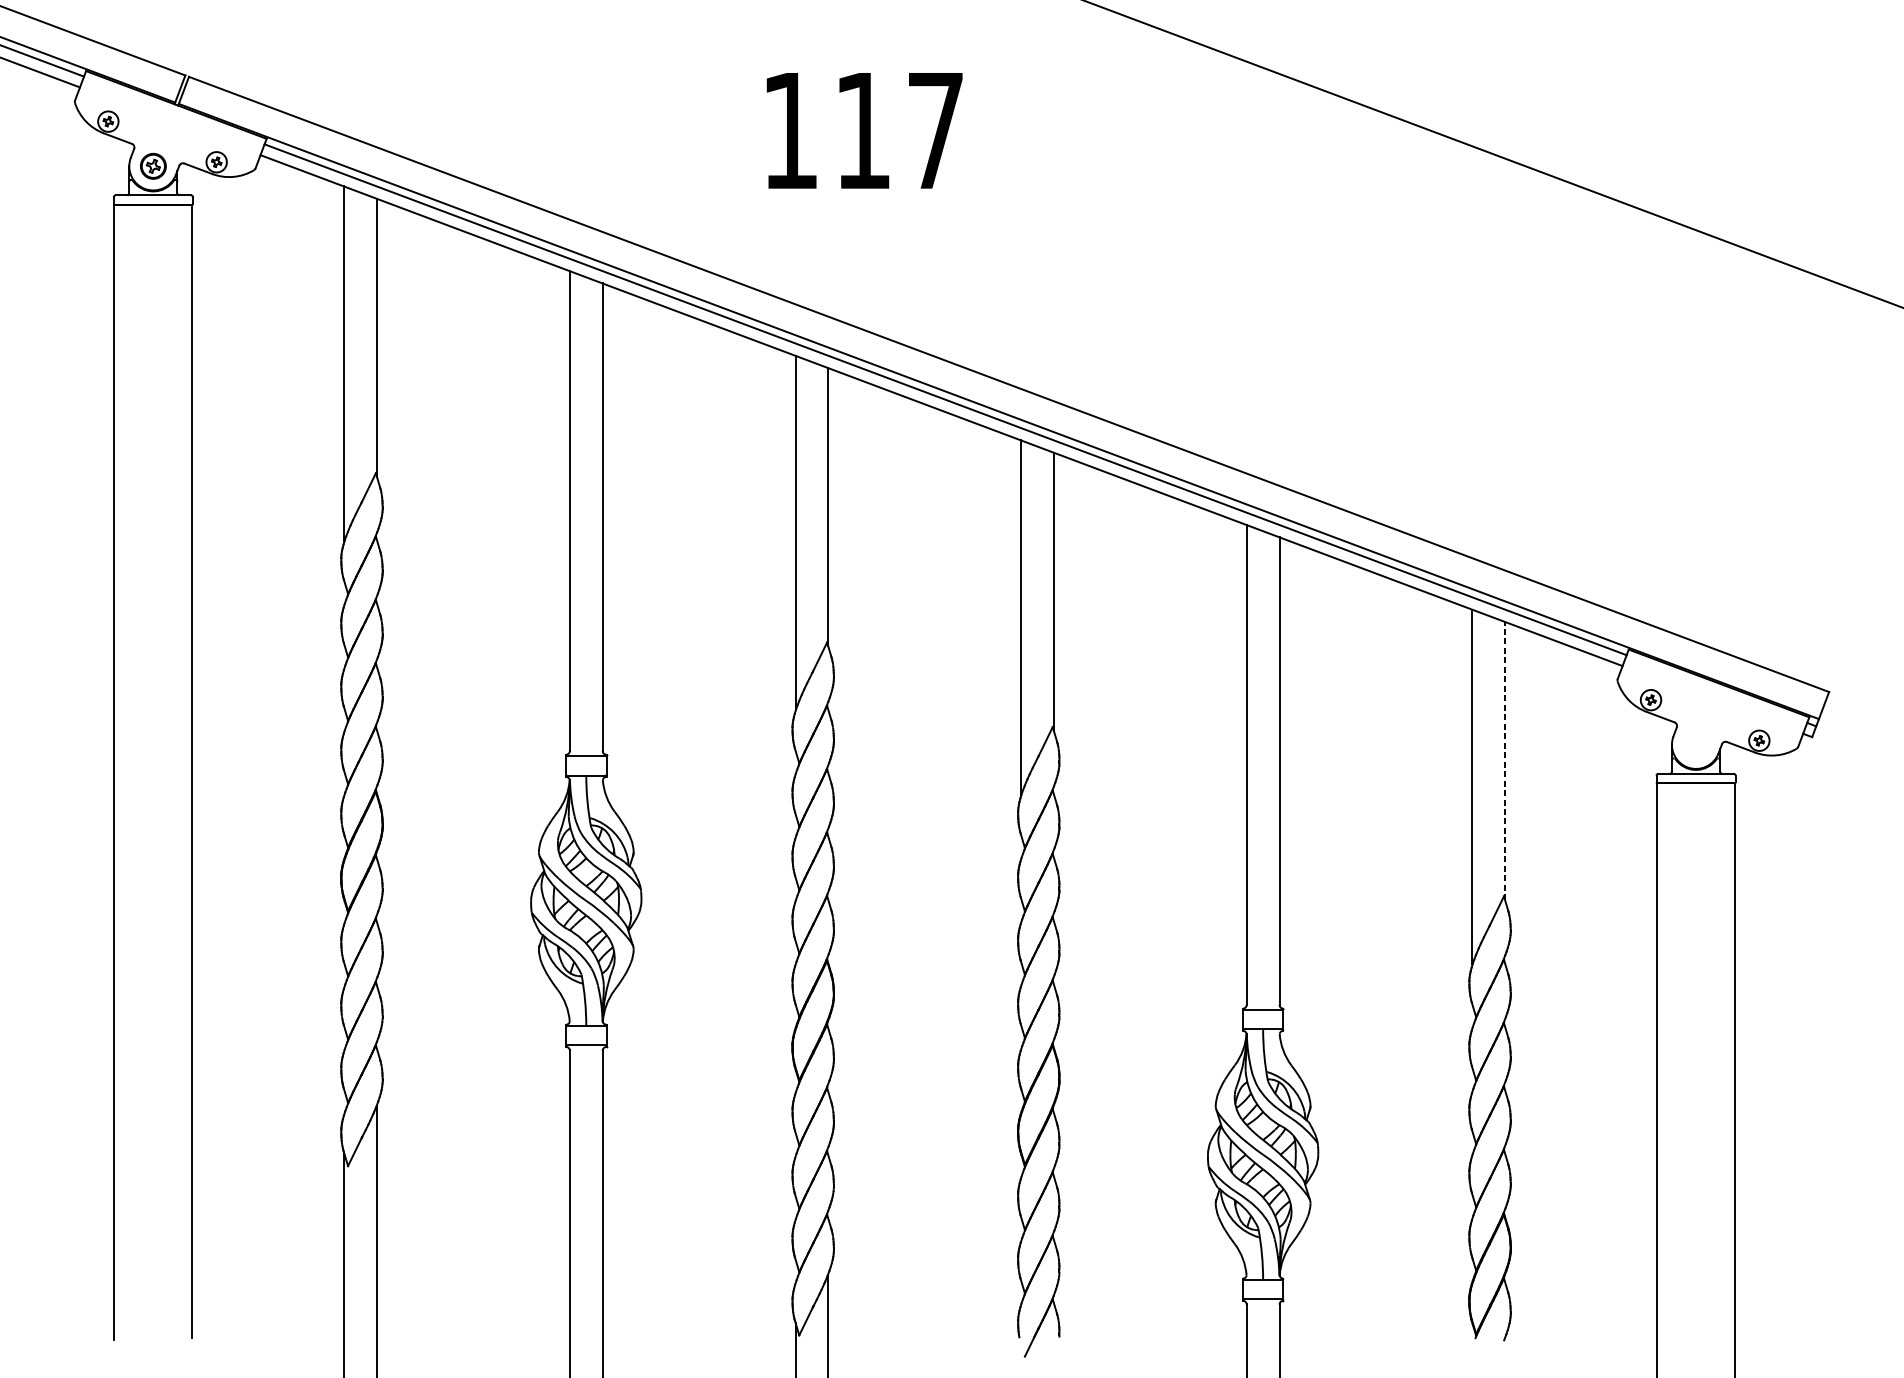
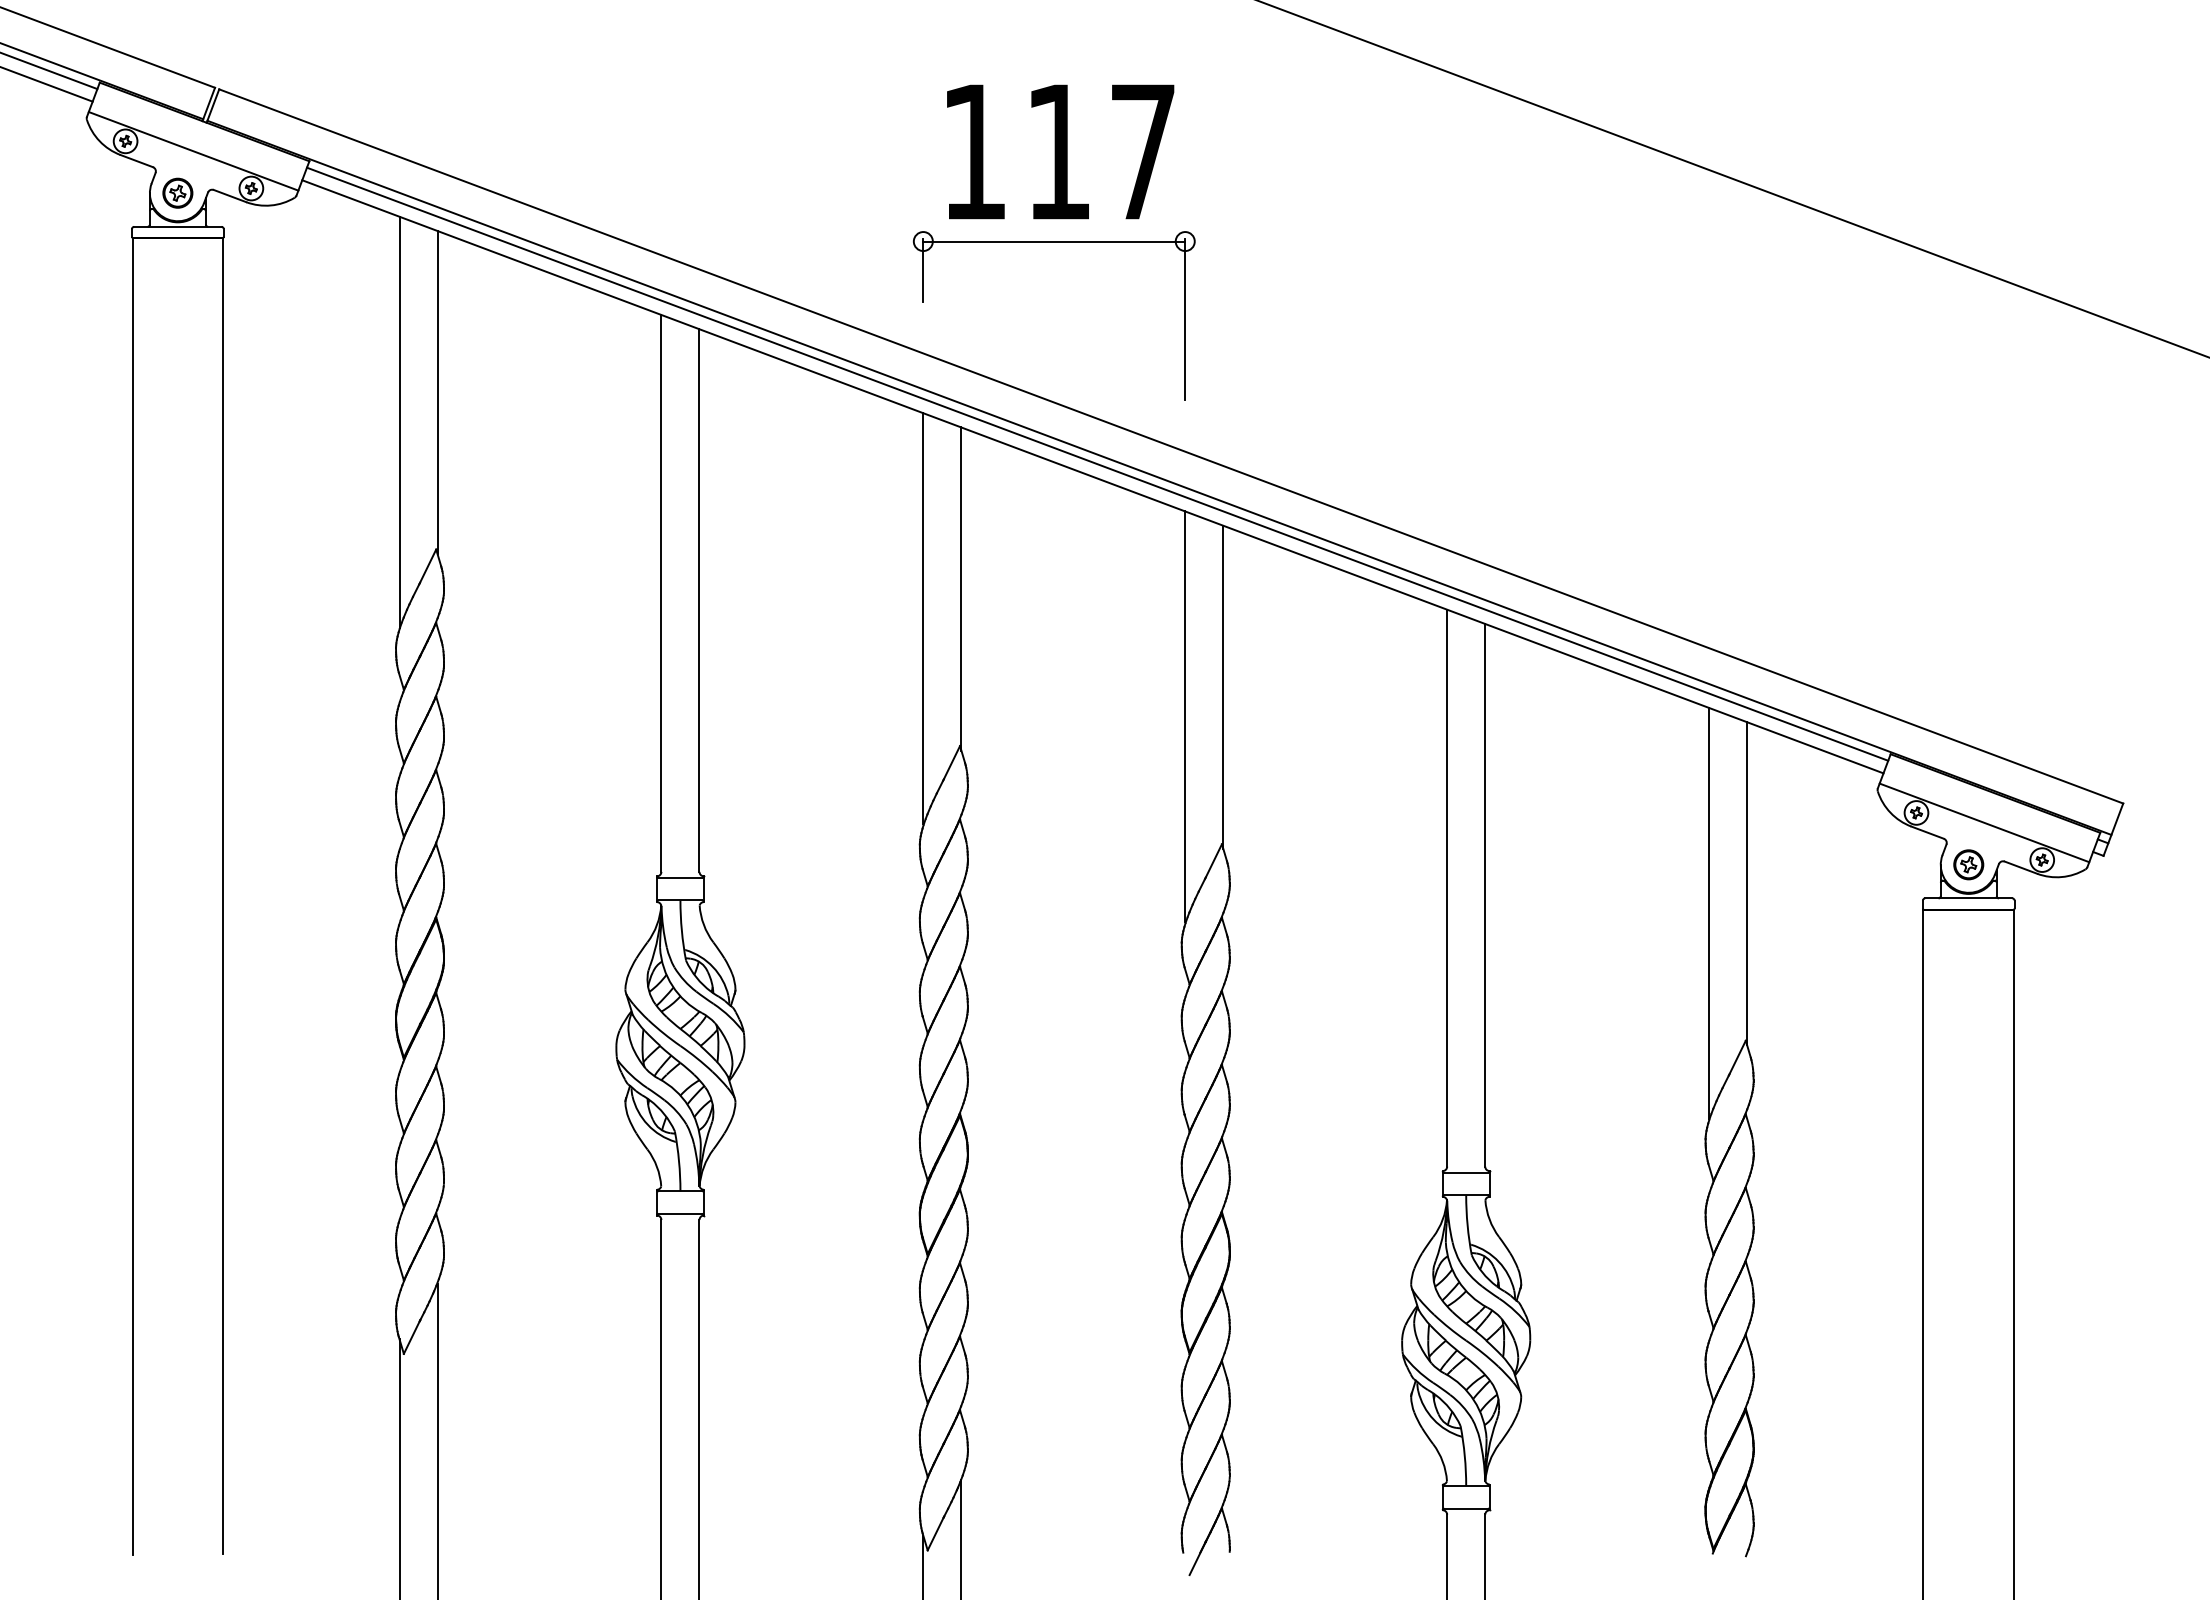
line: (166, 130) -> (193, 151), added
text: (864, 130) -> (1060, 151), moved
part: (908, 208) -> (1054, 242), added
line: (1709, 708) -> (1984, 822), added
part: (1695, 744) -> (1968, 864), added
line: (1505, 760) -> (1747, 883), dashed -> solid

